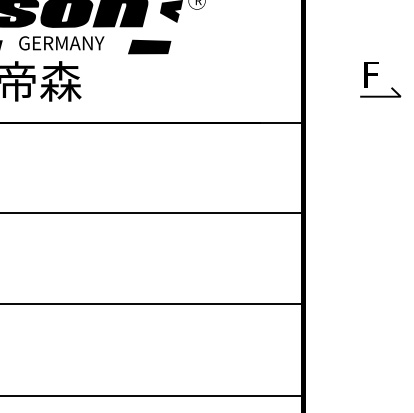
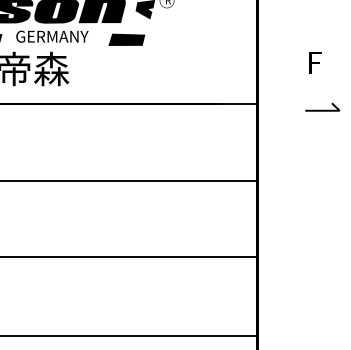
line: (380, 95) -> (322, 109), moved

